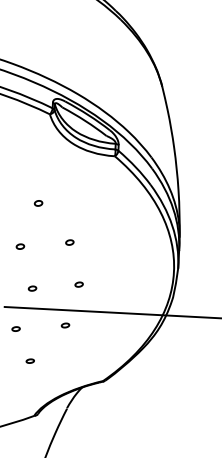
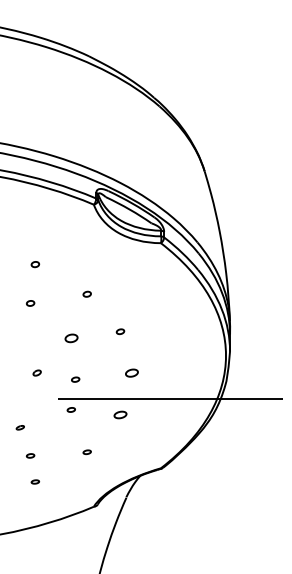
part: (19, 246) -> (70, 338), size x1.6
part: (78, 284) -> (131, 373), size x1.6
part: (32, 288) -> (75, 379), moved
part: (65, 325) -> (120, 414), size x1.6
part: (15, 328) -> (70, 409), moved

